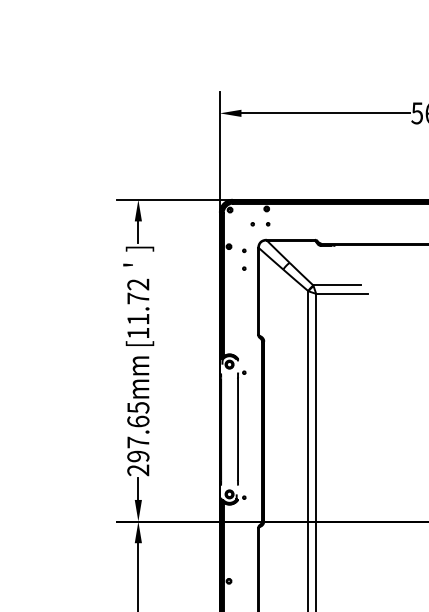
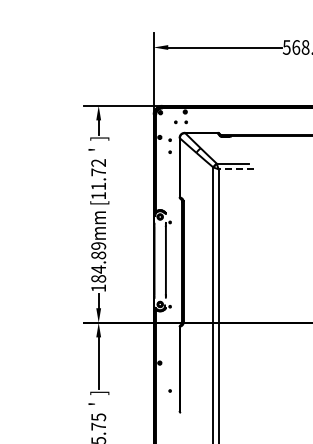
line: (341, 294) -> (235, 169), solid -> dashed
text: (138, 439) -> (98, 267), 297.65mm -> 184.89mm

